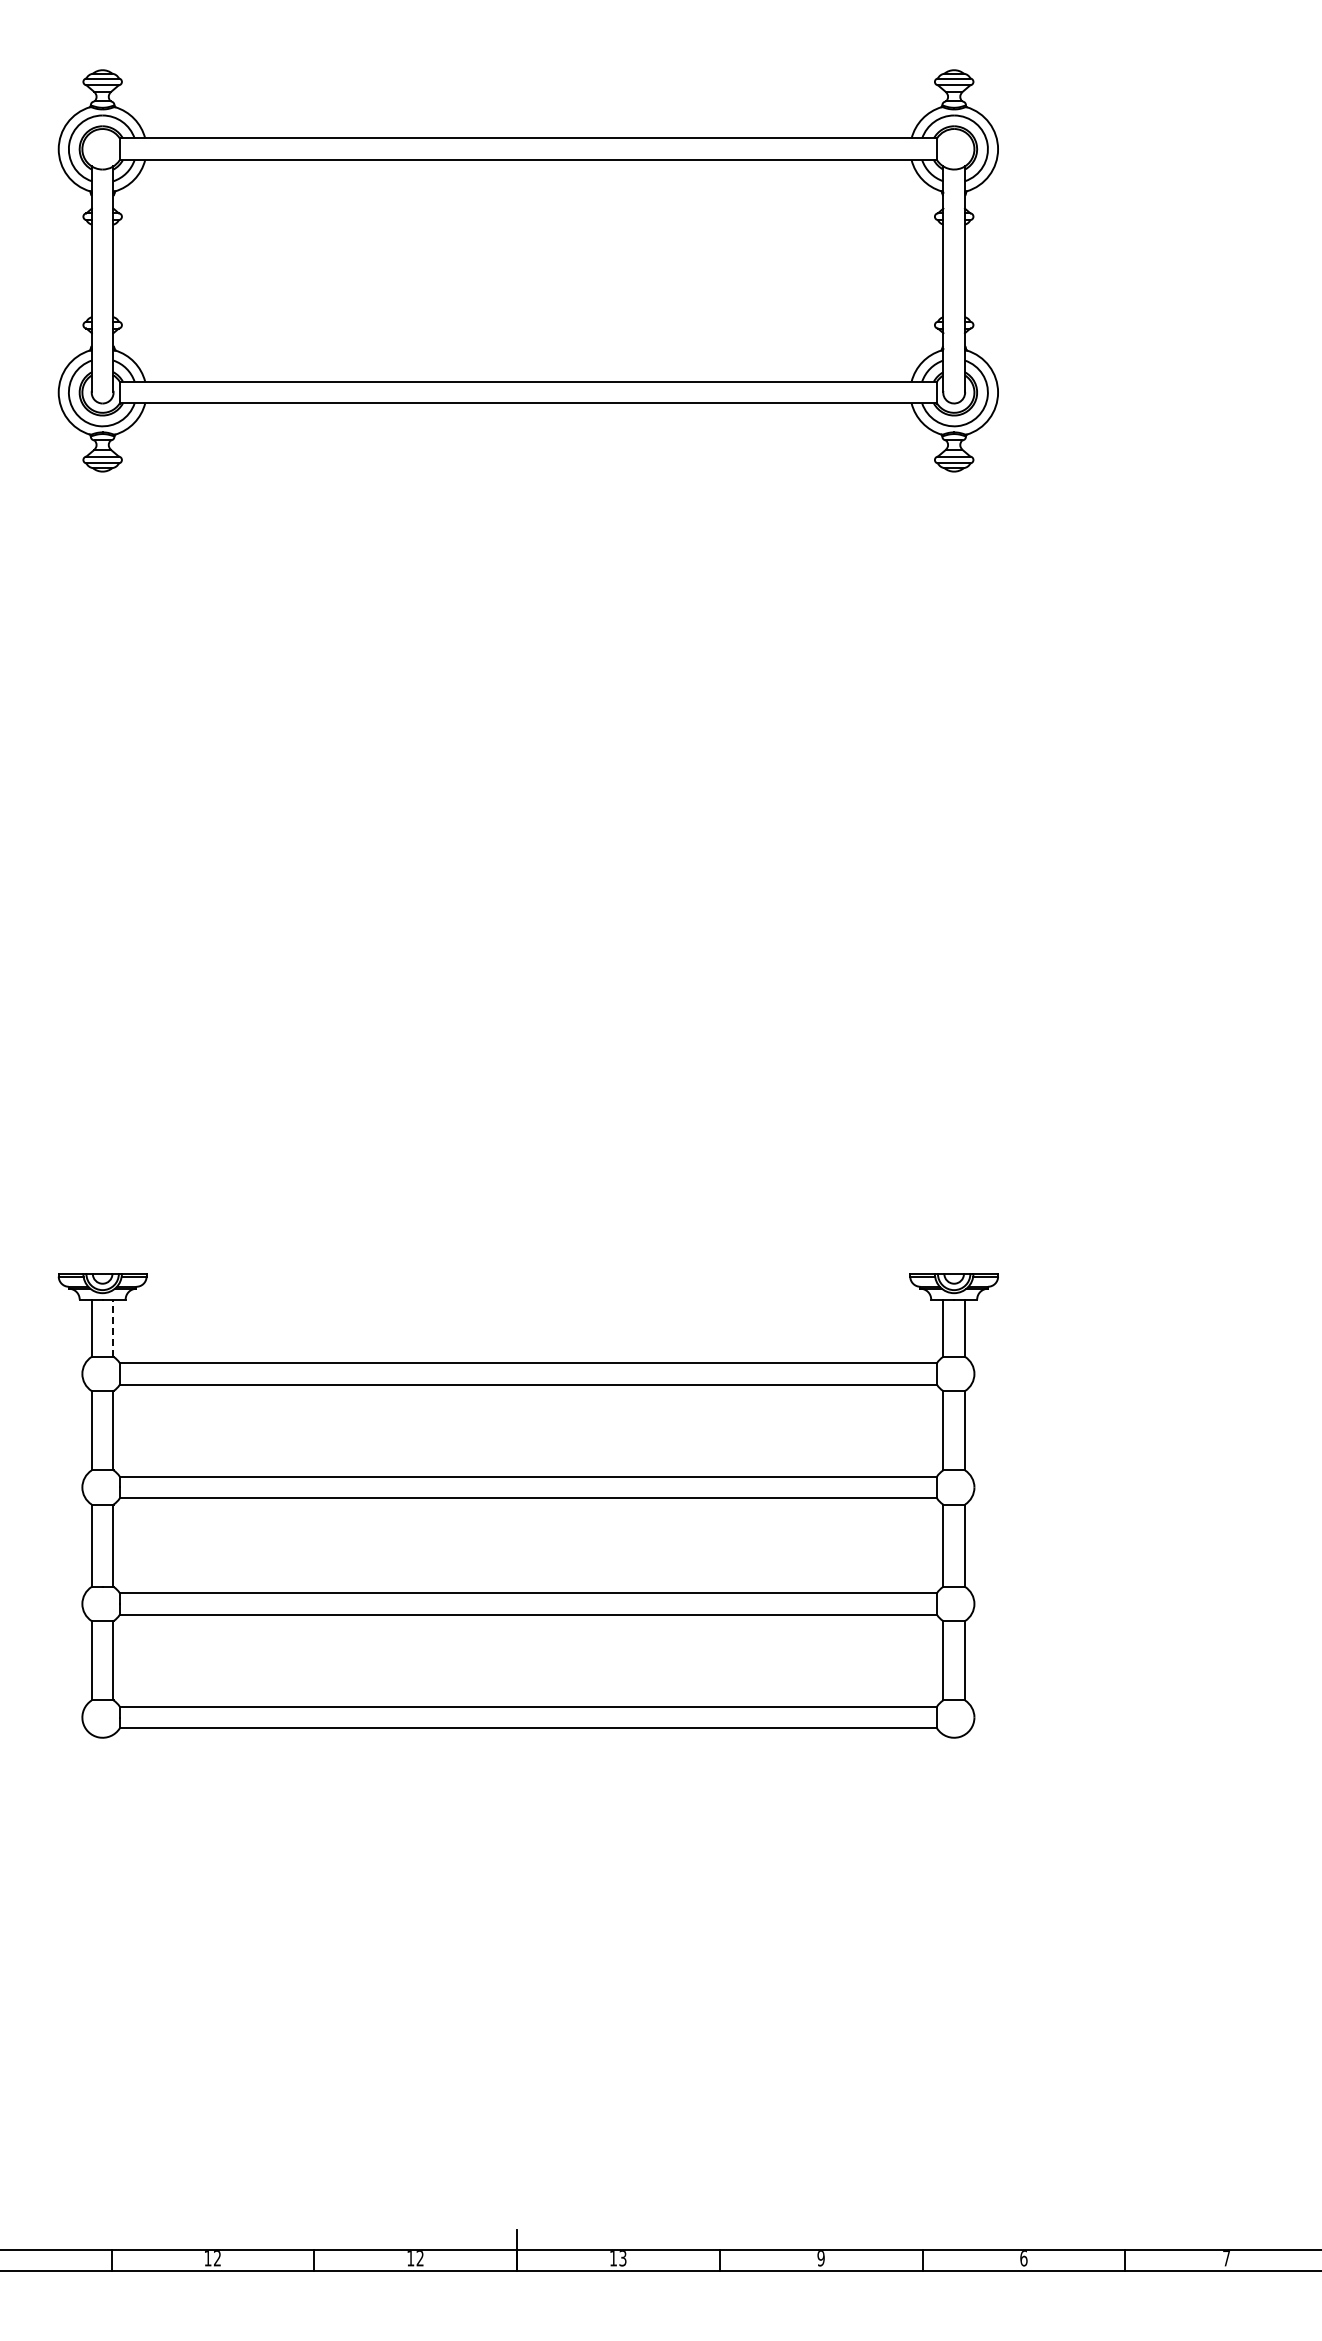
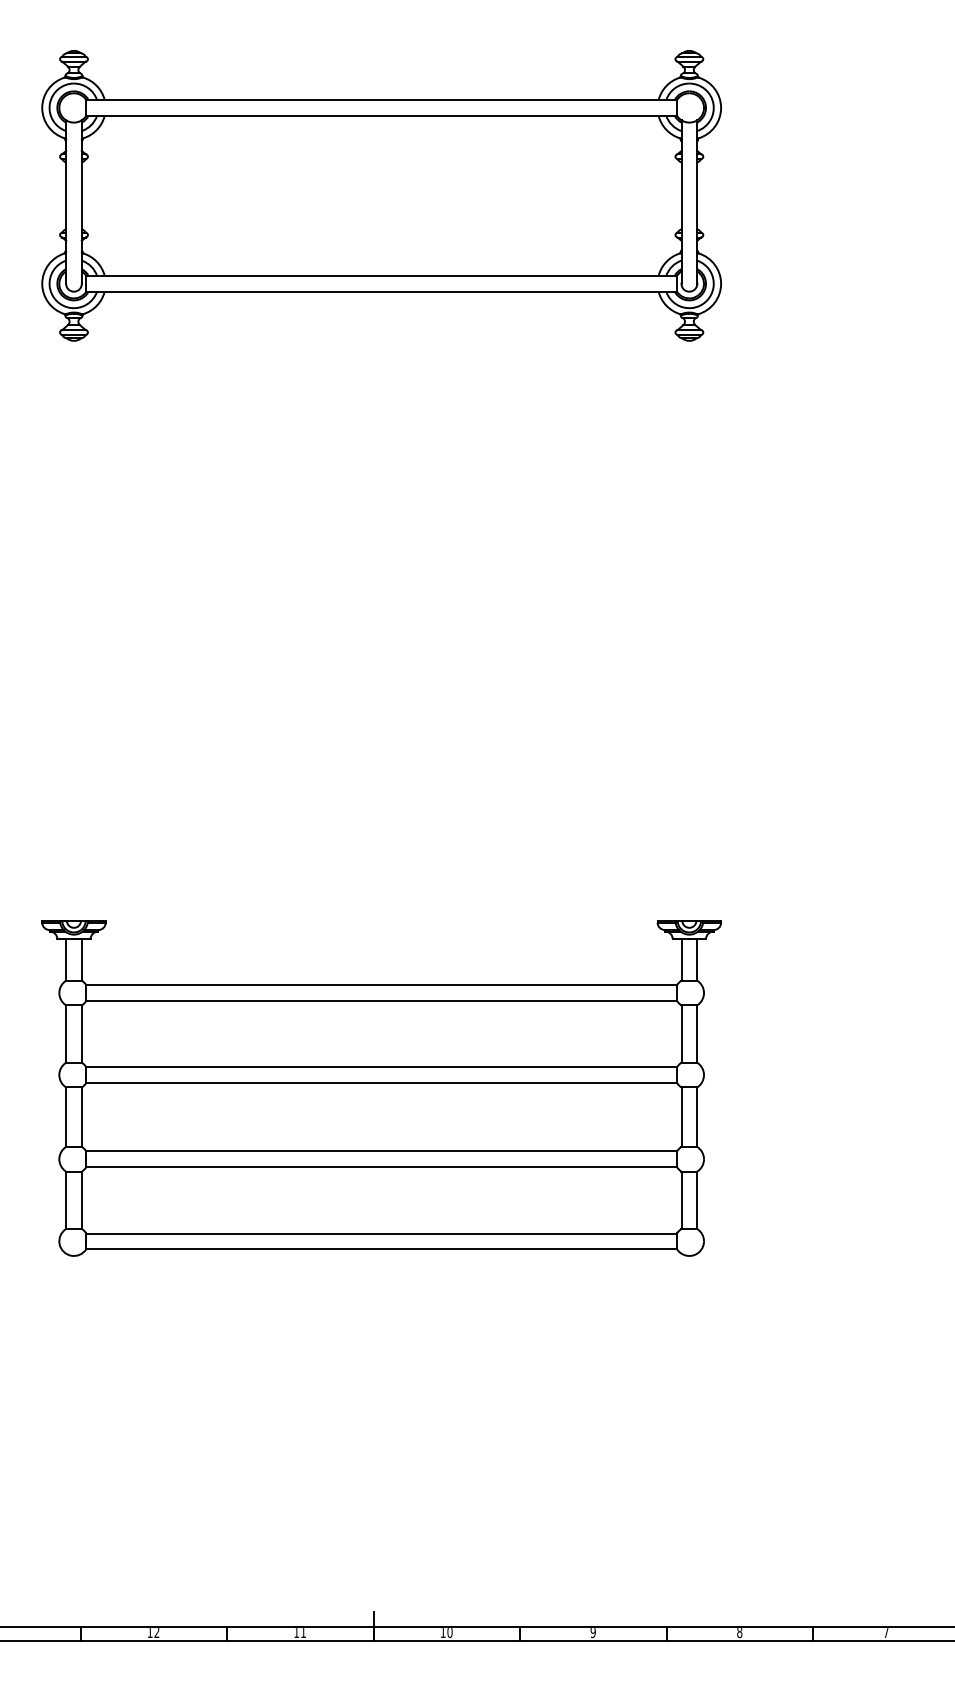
line: (113, 1328) -> (81, 960), dashed -> solid
text: (419, 2258) -> (302, 1632), 12 -> 11
text: (622, 2258) -> (449, 1632), 13 -> 10
text: (1023, 2258) -> (739, 1632), 6 -> 8

